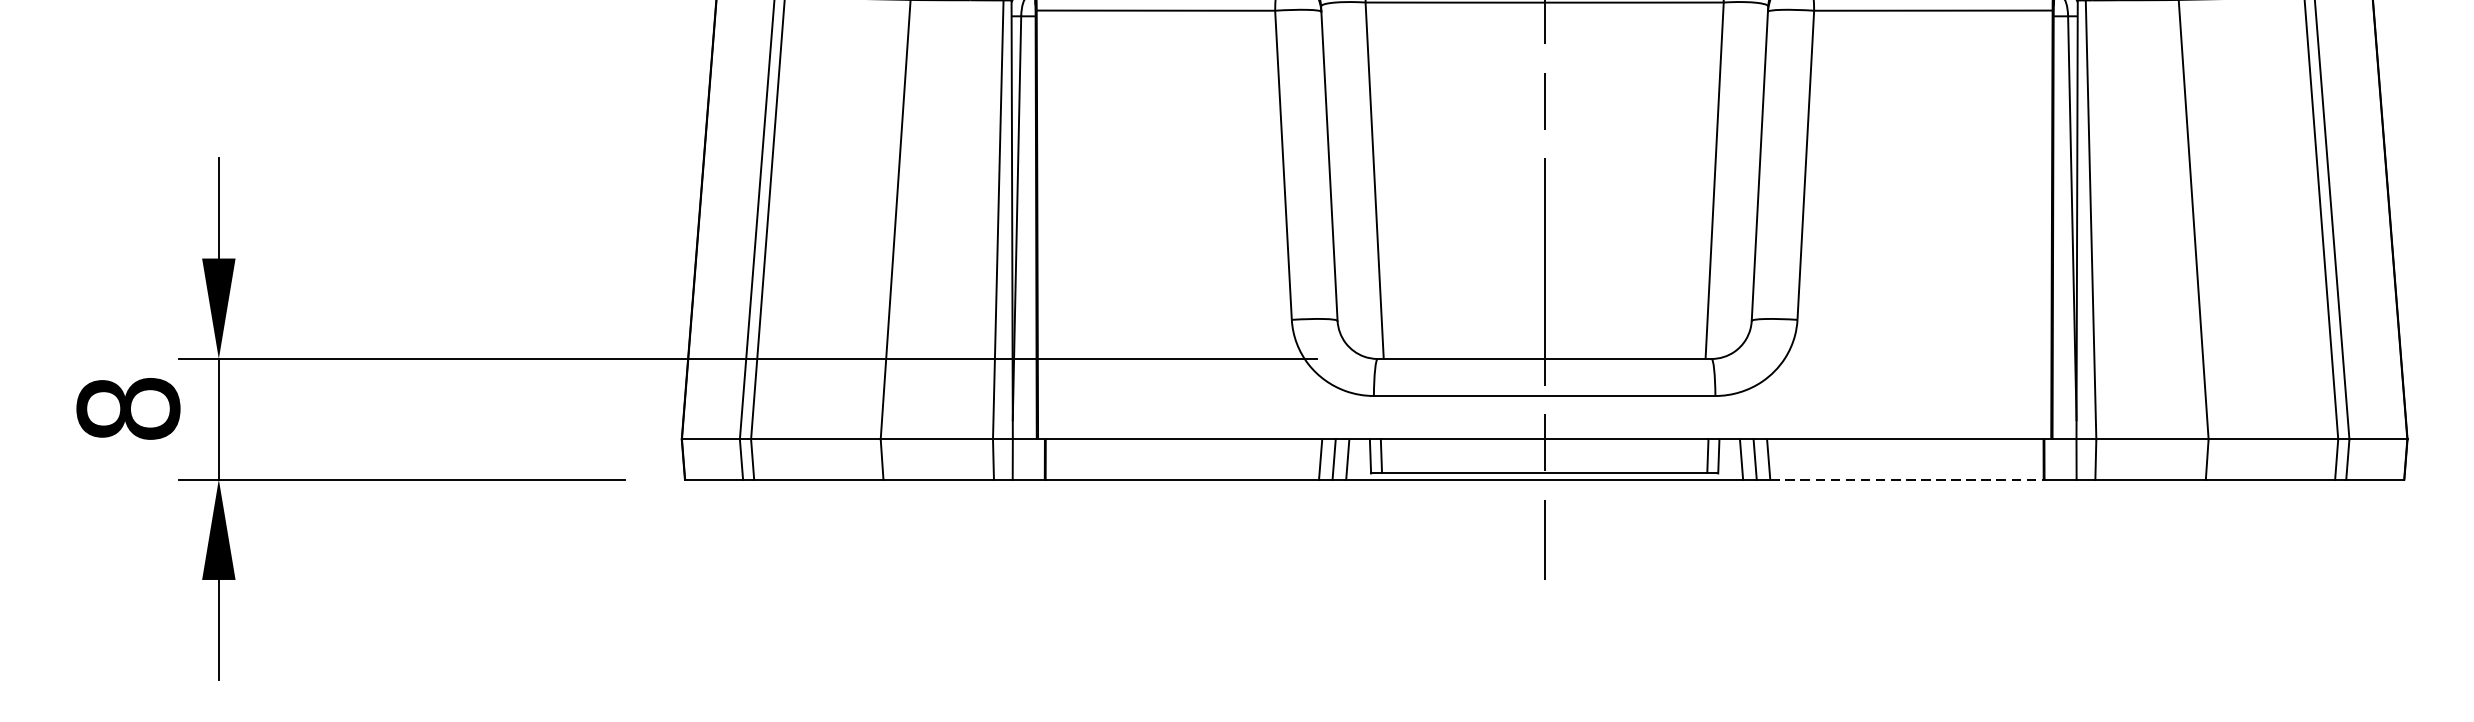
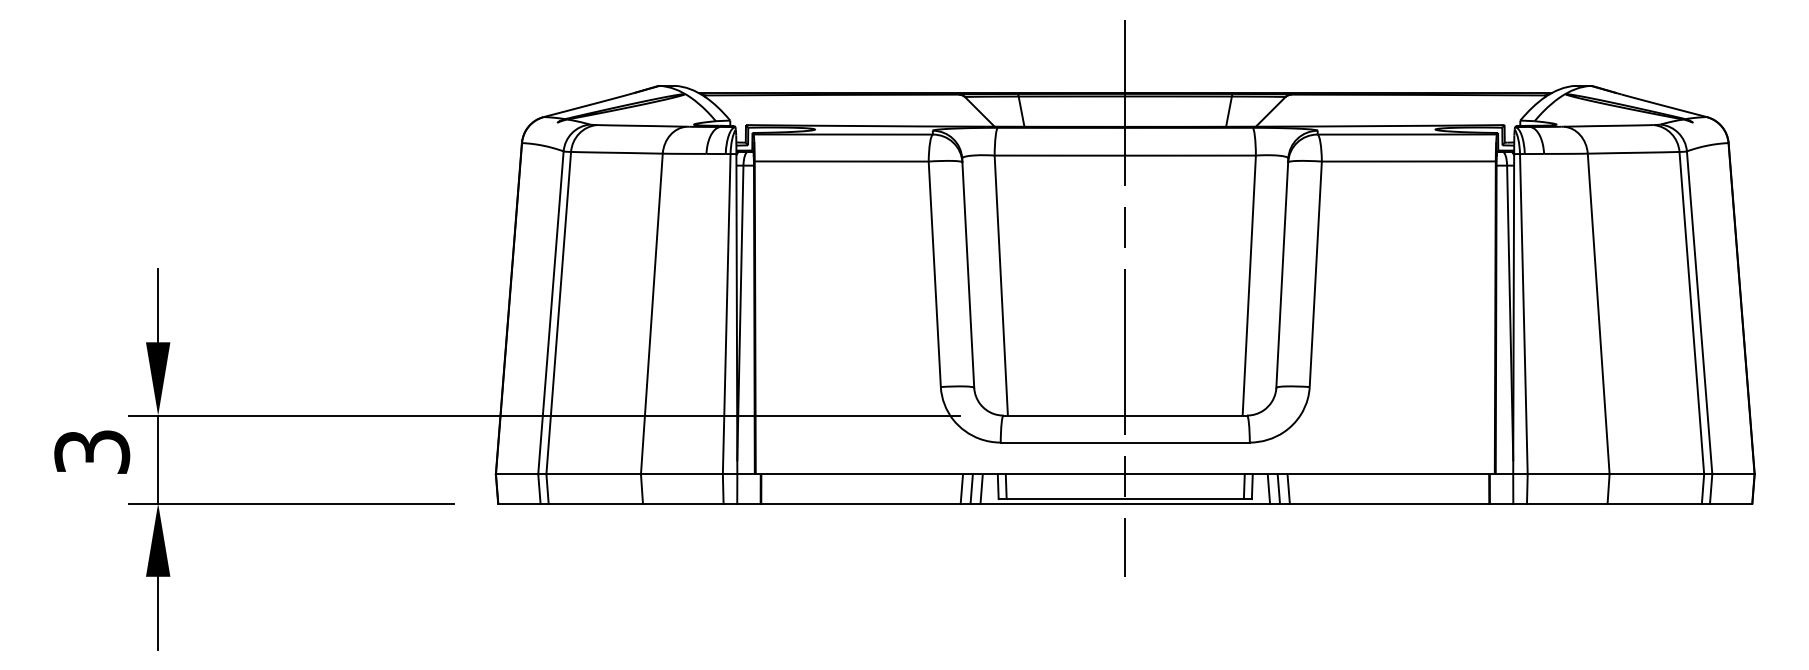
text: (128, 408) -> (92, 451), 8 -> 3
line: (1906, 479) -> (1389, 503), dashed -> solid

